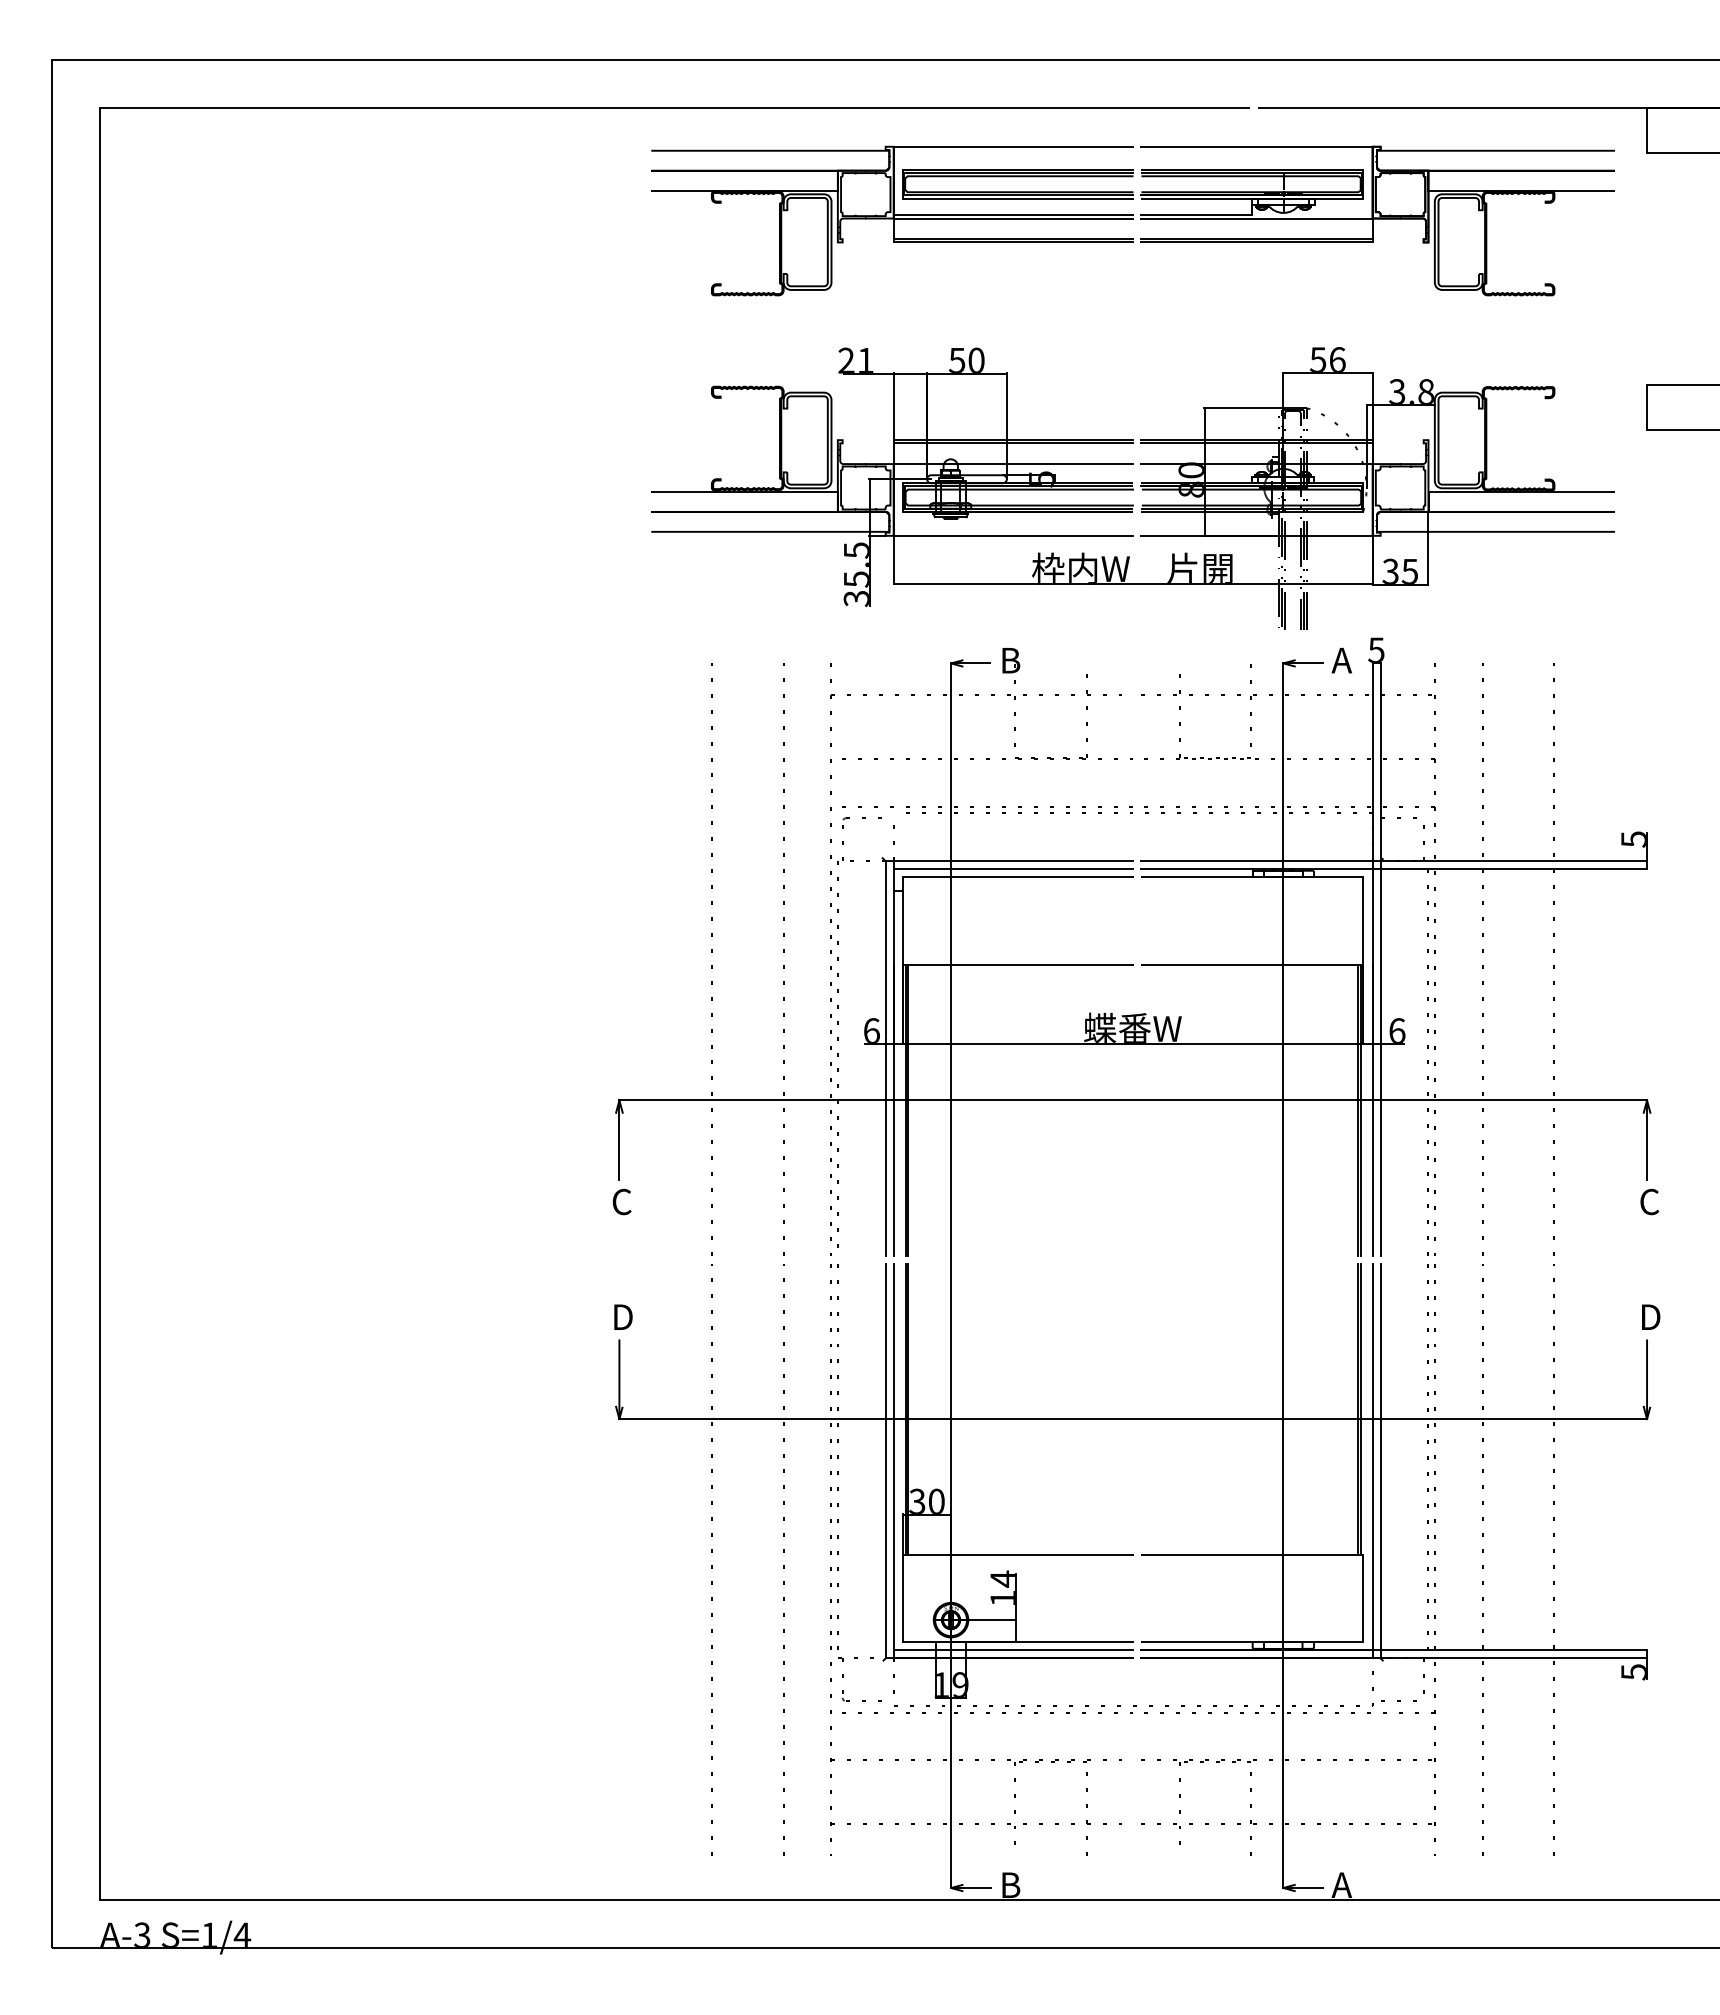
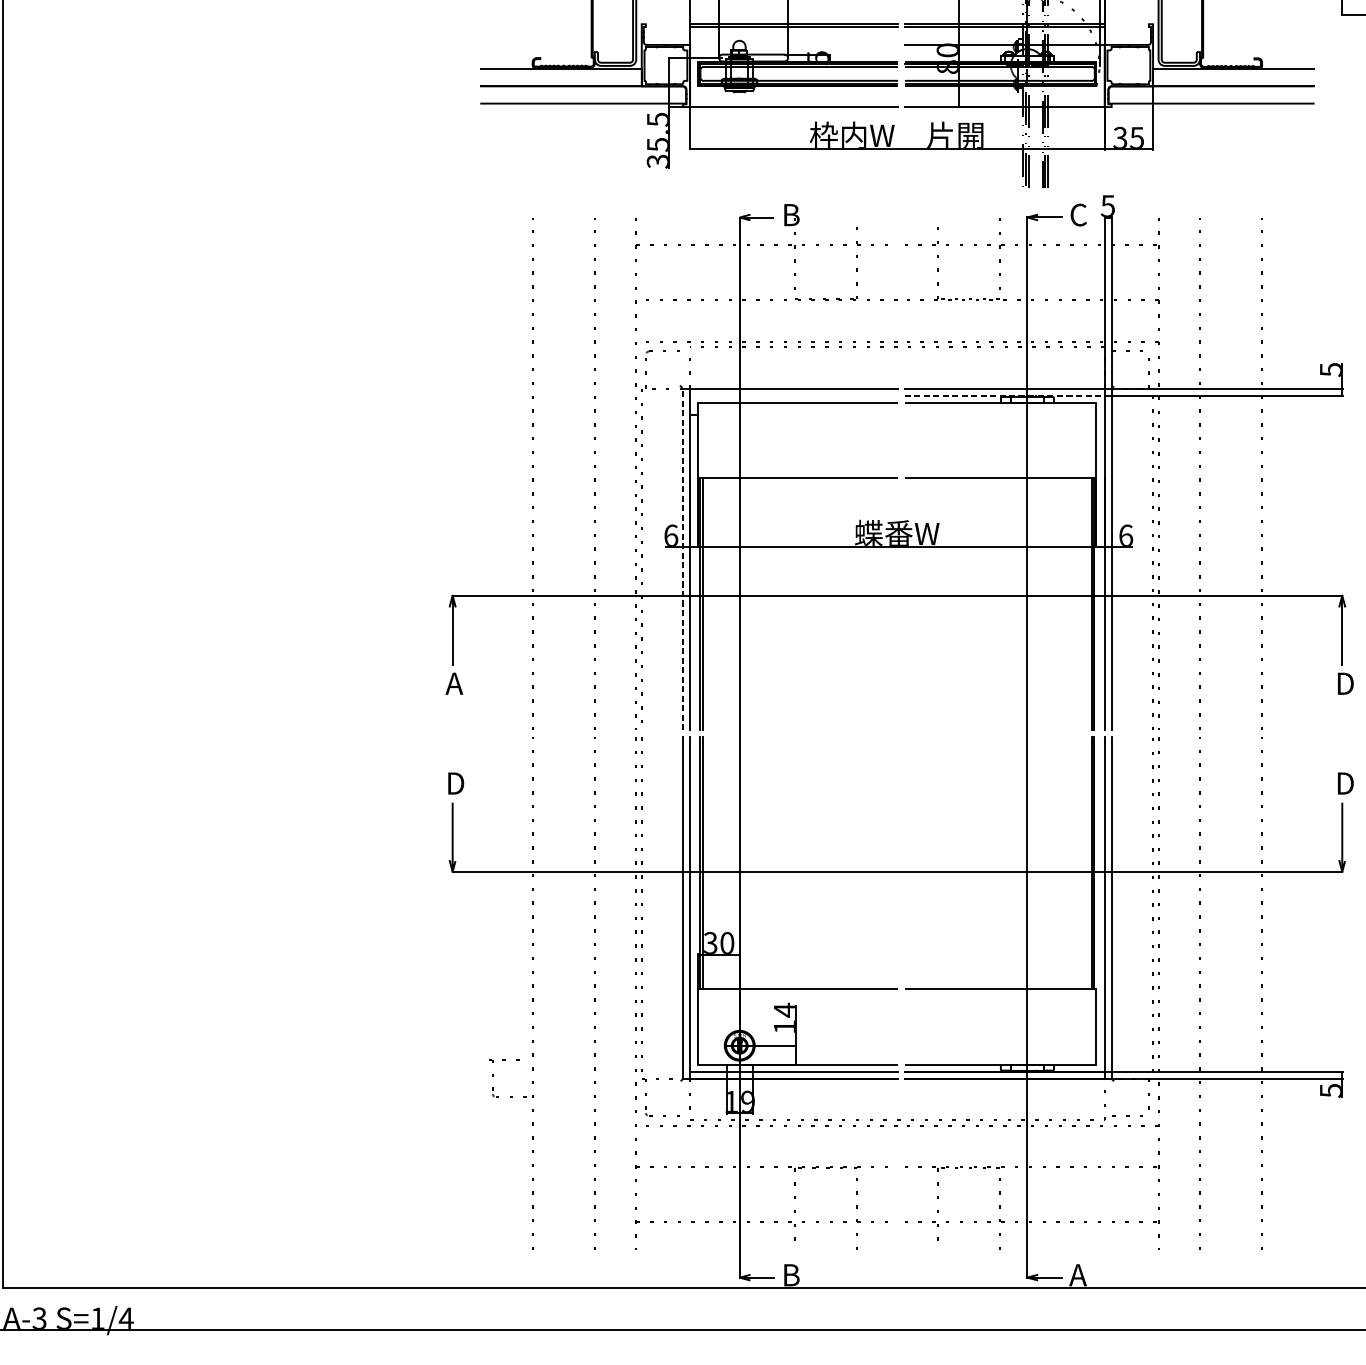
line: (1013, 464) -> (793, 45), removed
text: (1341, 660) -> (1077, 214), A -> C
line: (1013, 869) -> (793, 395), removed
line: (1257, 869) -> (1005, 395), solid -> dashed
line: (885, 1058) -> (683, 559), solid -> dashed
text: (621, 1201) -> (454, 683), C -> A
text: (1650, 1201) -> (1345, 683), C -> D
part: (666, 1655) -> (493, 1076), added

